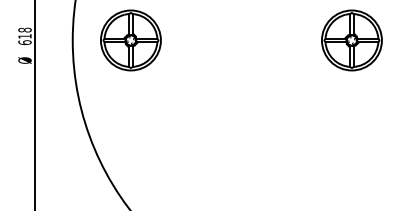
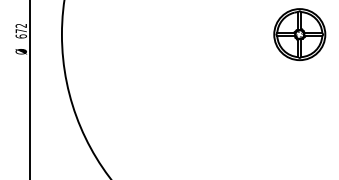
text: (24, 32) -> (20, 27), 618 -> 672
part: (130, 40) -> (111, 34), removed

